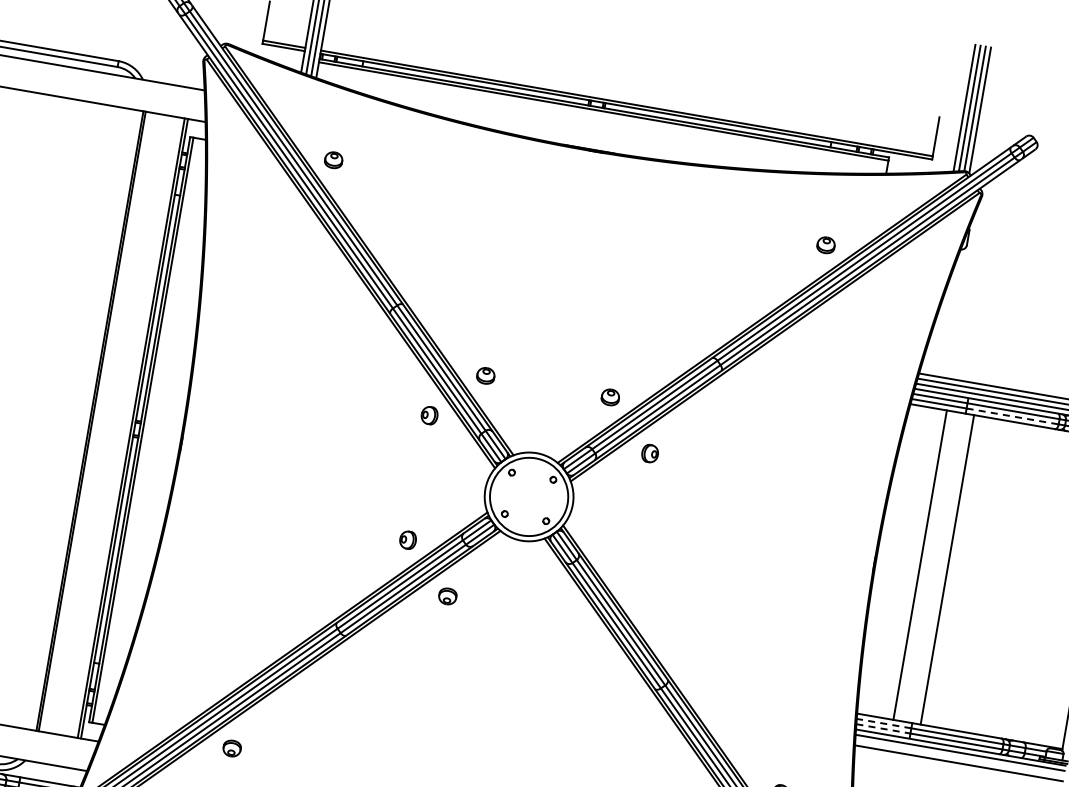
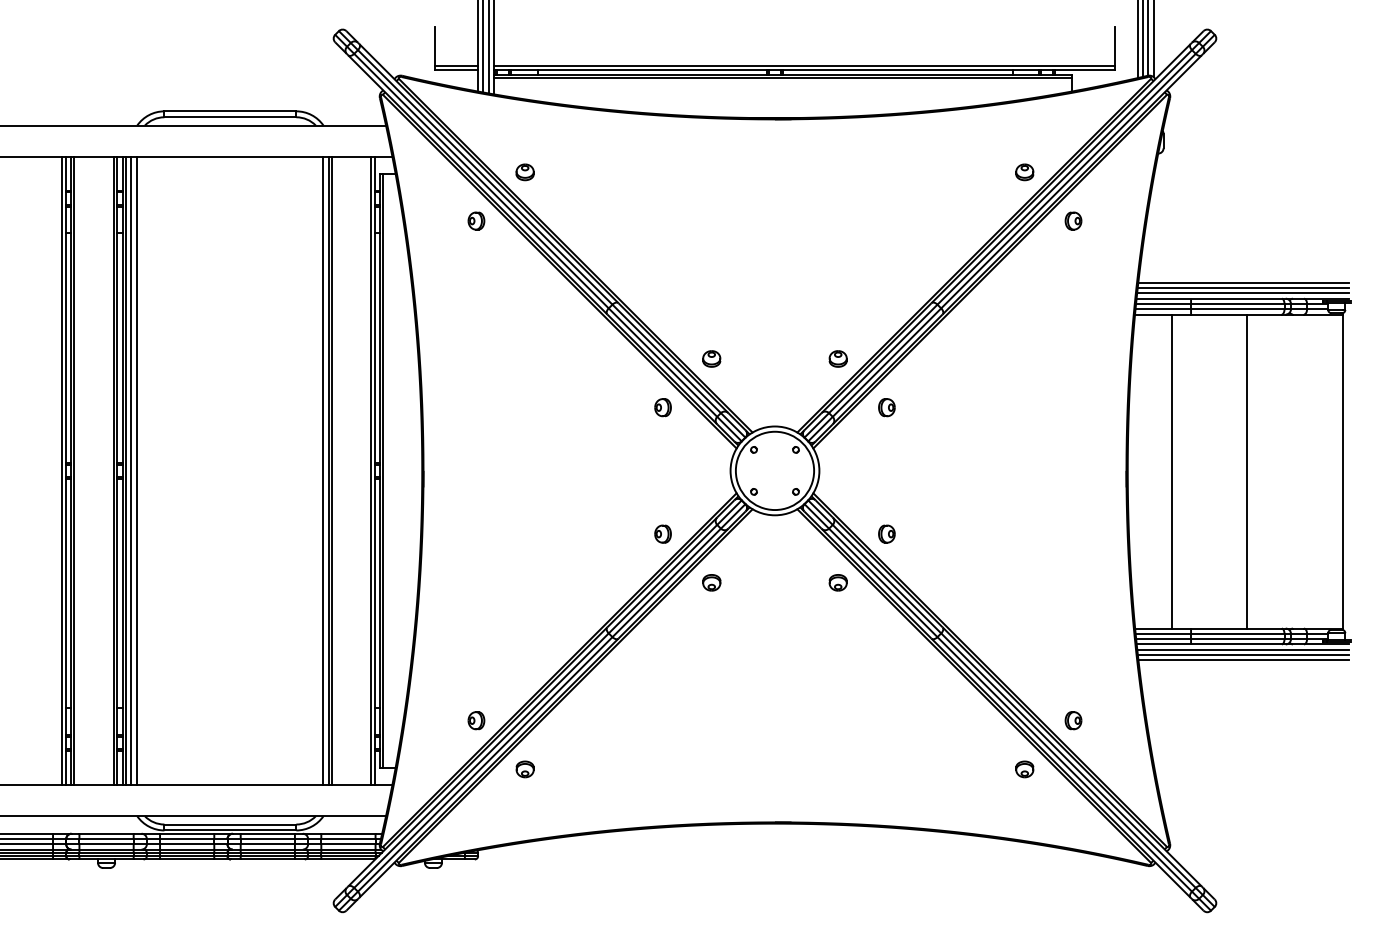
part: (277, 199) -> (476, 220), added
part: (865, 301) -> (1073, 220), added
line: (1012, 416) -> (1237, 309), dashed -> solid
line: (84, 419) -> (323, 470), added
line: (947, 569) -> (1246, 471), moved
part: (628, 577) -> (886, 533), added
part: (571, 617) -> (837, 582), added
part: (192, 692) -> (476, 720), added
line: (884, 723) -> (1163, 633), dashed -> solid
line: (884, 729) -> (1164, 639), dashed -> solid
line: (959, 757) -> (1243, 654), added

